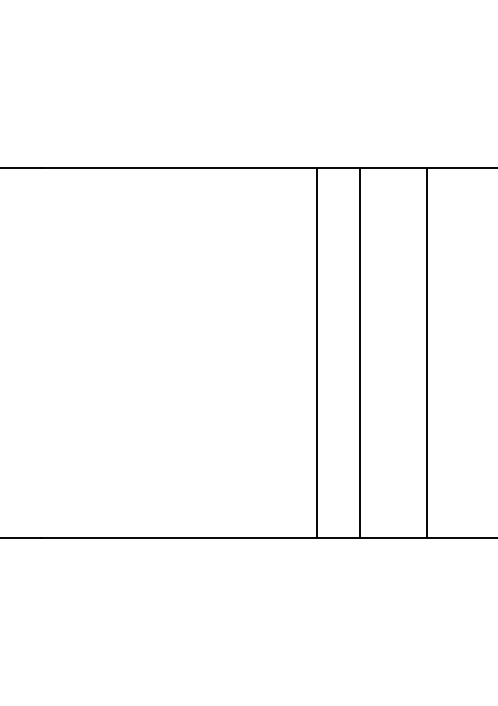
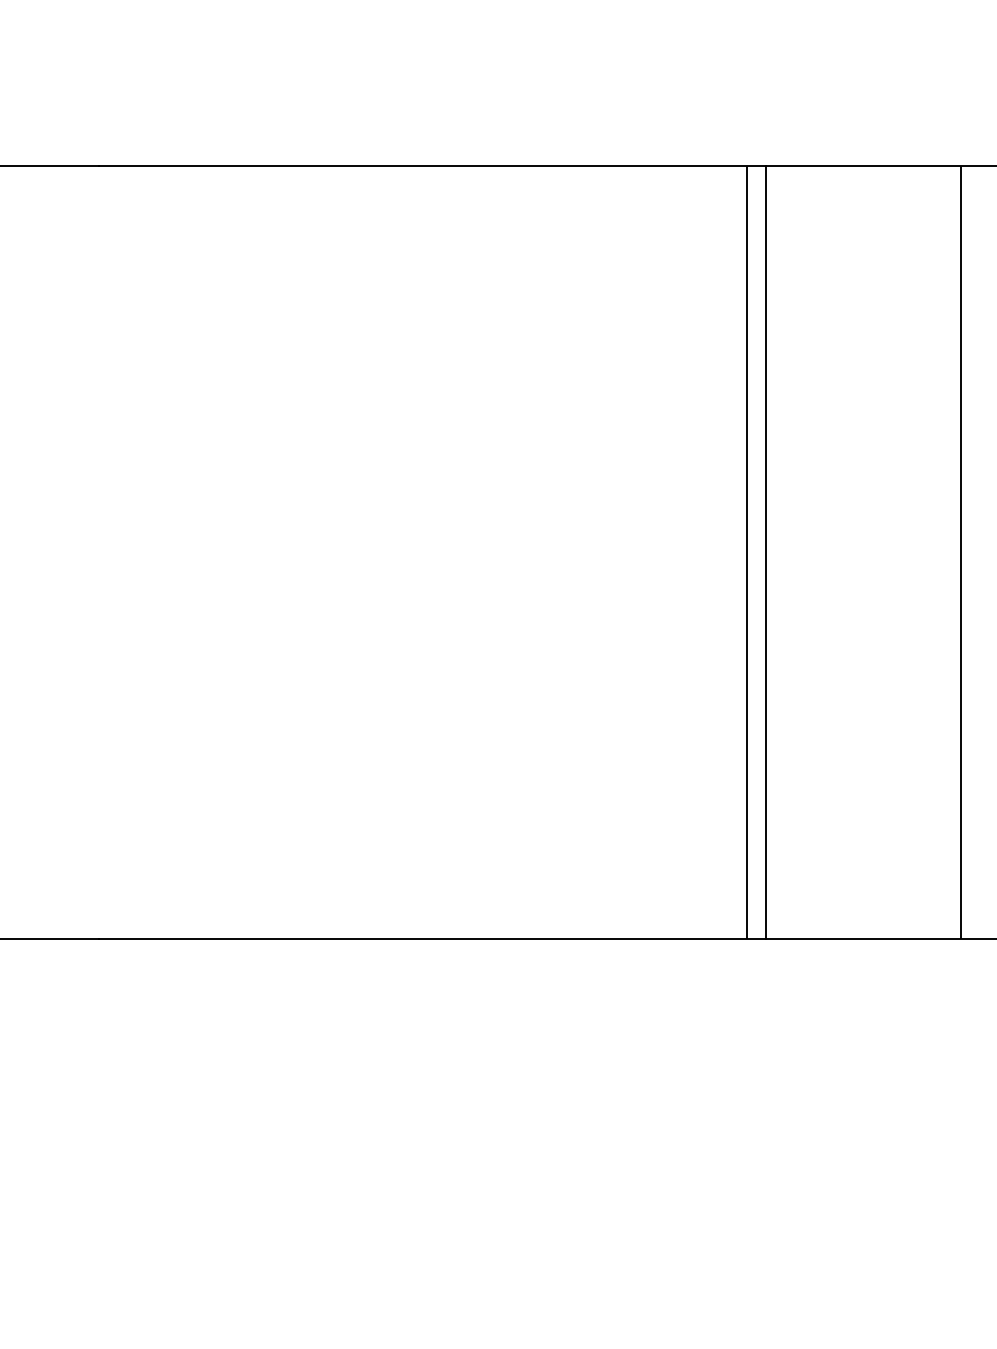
line: (316, 352) -> (745, 551), moved
line: (427, 352) -> (961, 551), moved

